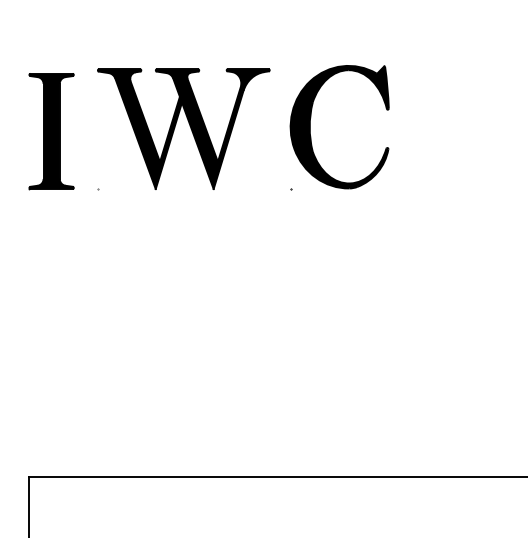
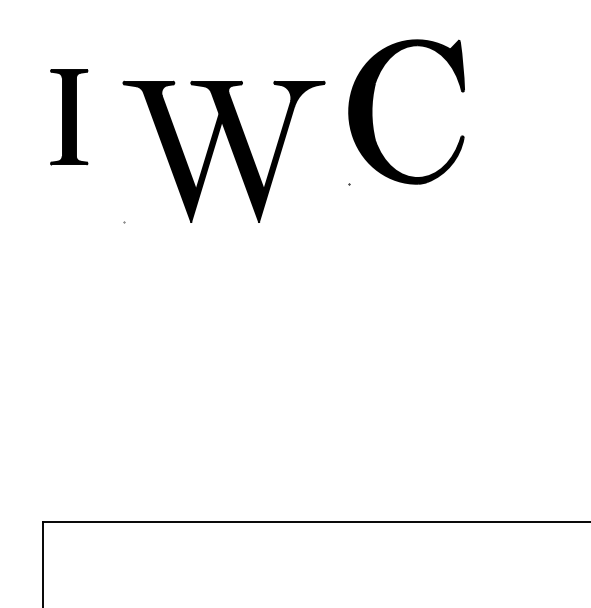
part: (189, 126) -> (230, 148), moved
part: (51, 131) -> (69, 117), size x0.7

